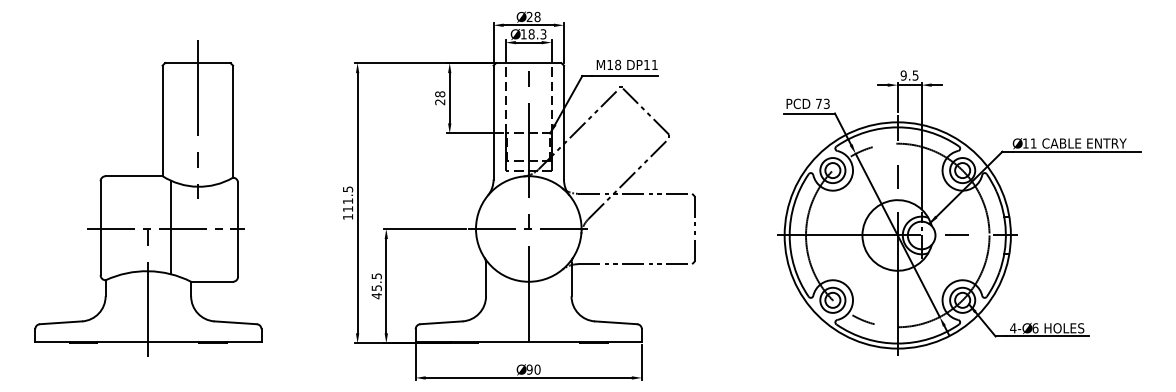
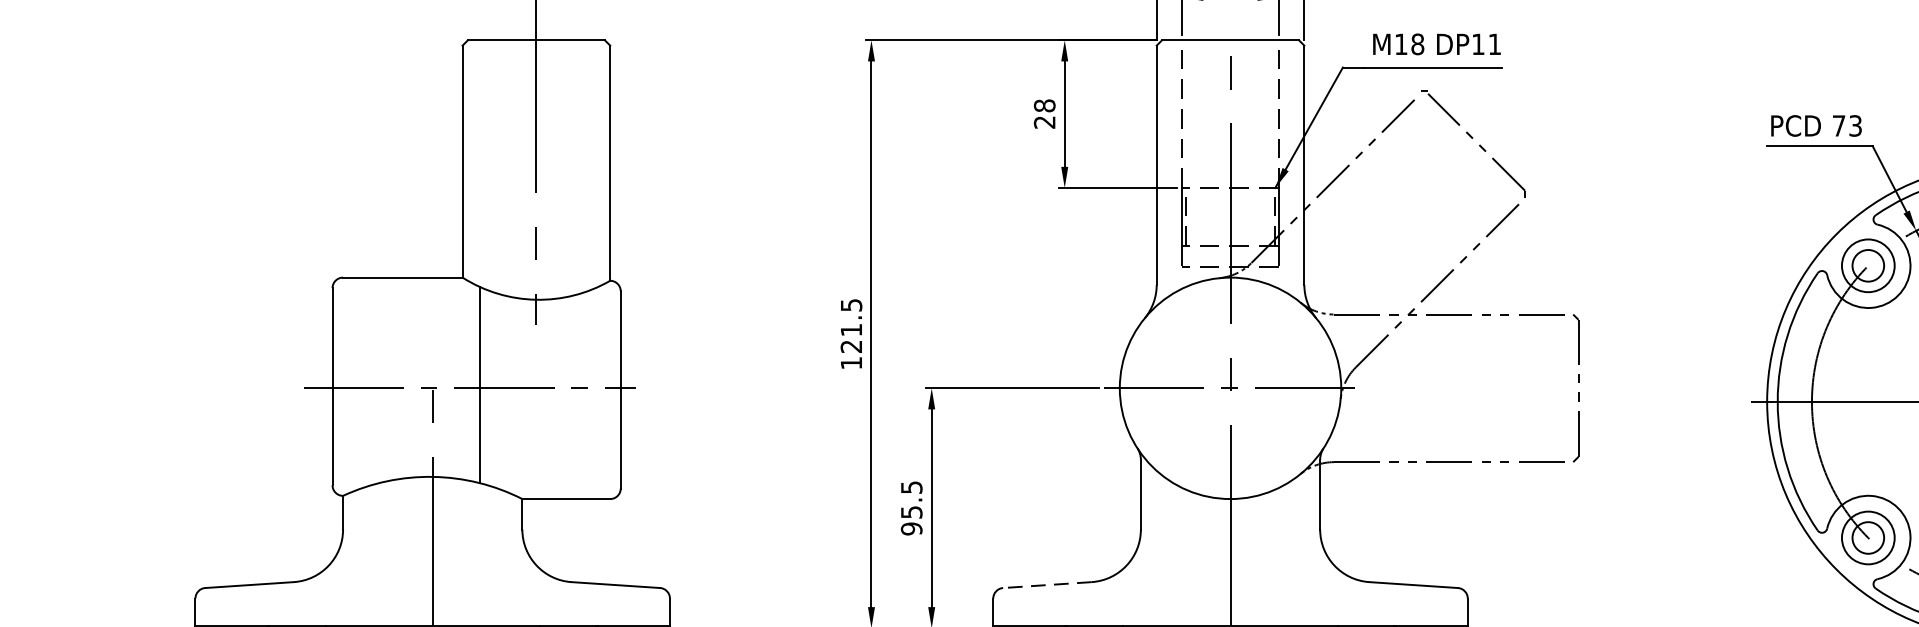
text: (347, 209) -> (850, 347), 111.5 -> 121.5
text: (376, 295) -> (911, 527), 45.5 -> 95.5
line: (440, 322) -> (1045, 584), solid -> dashed

